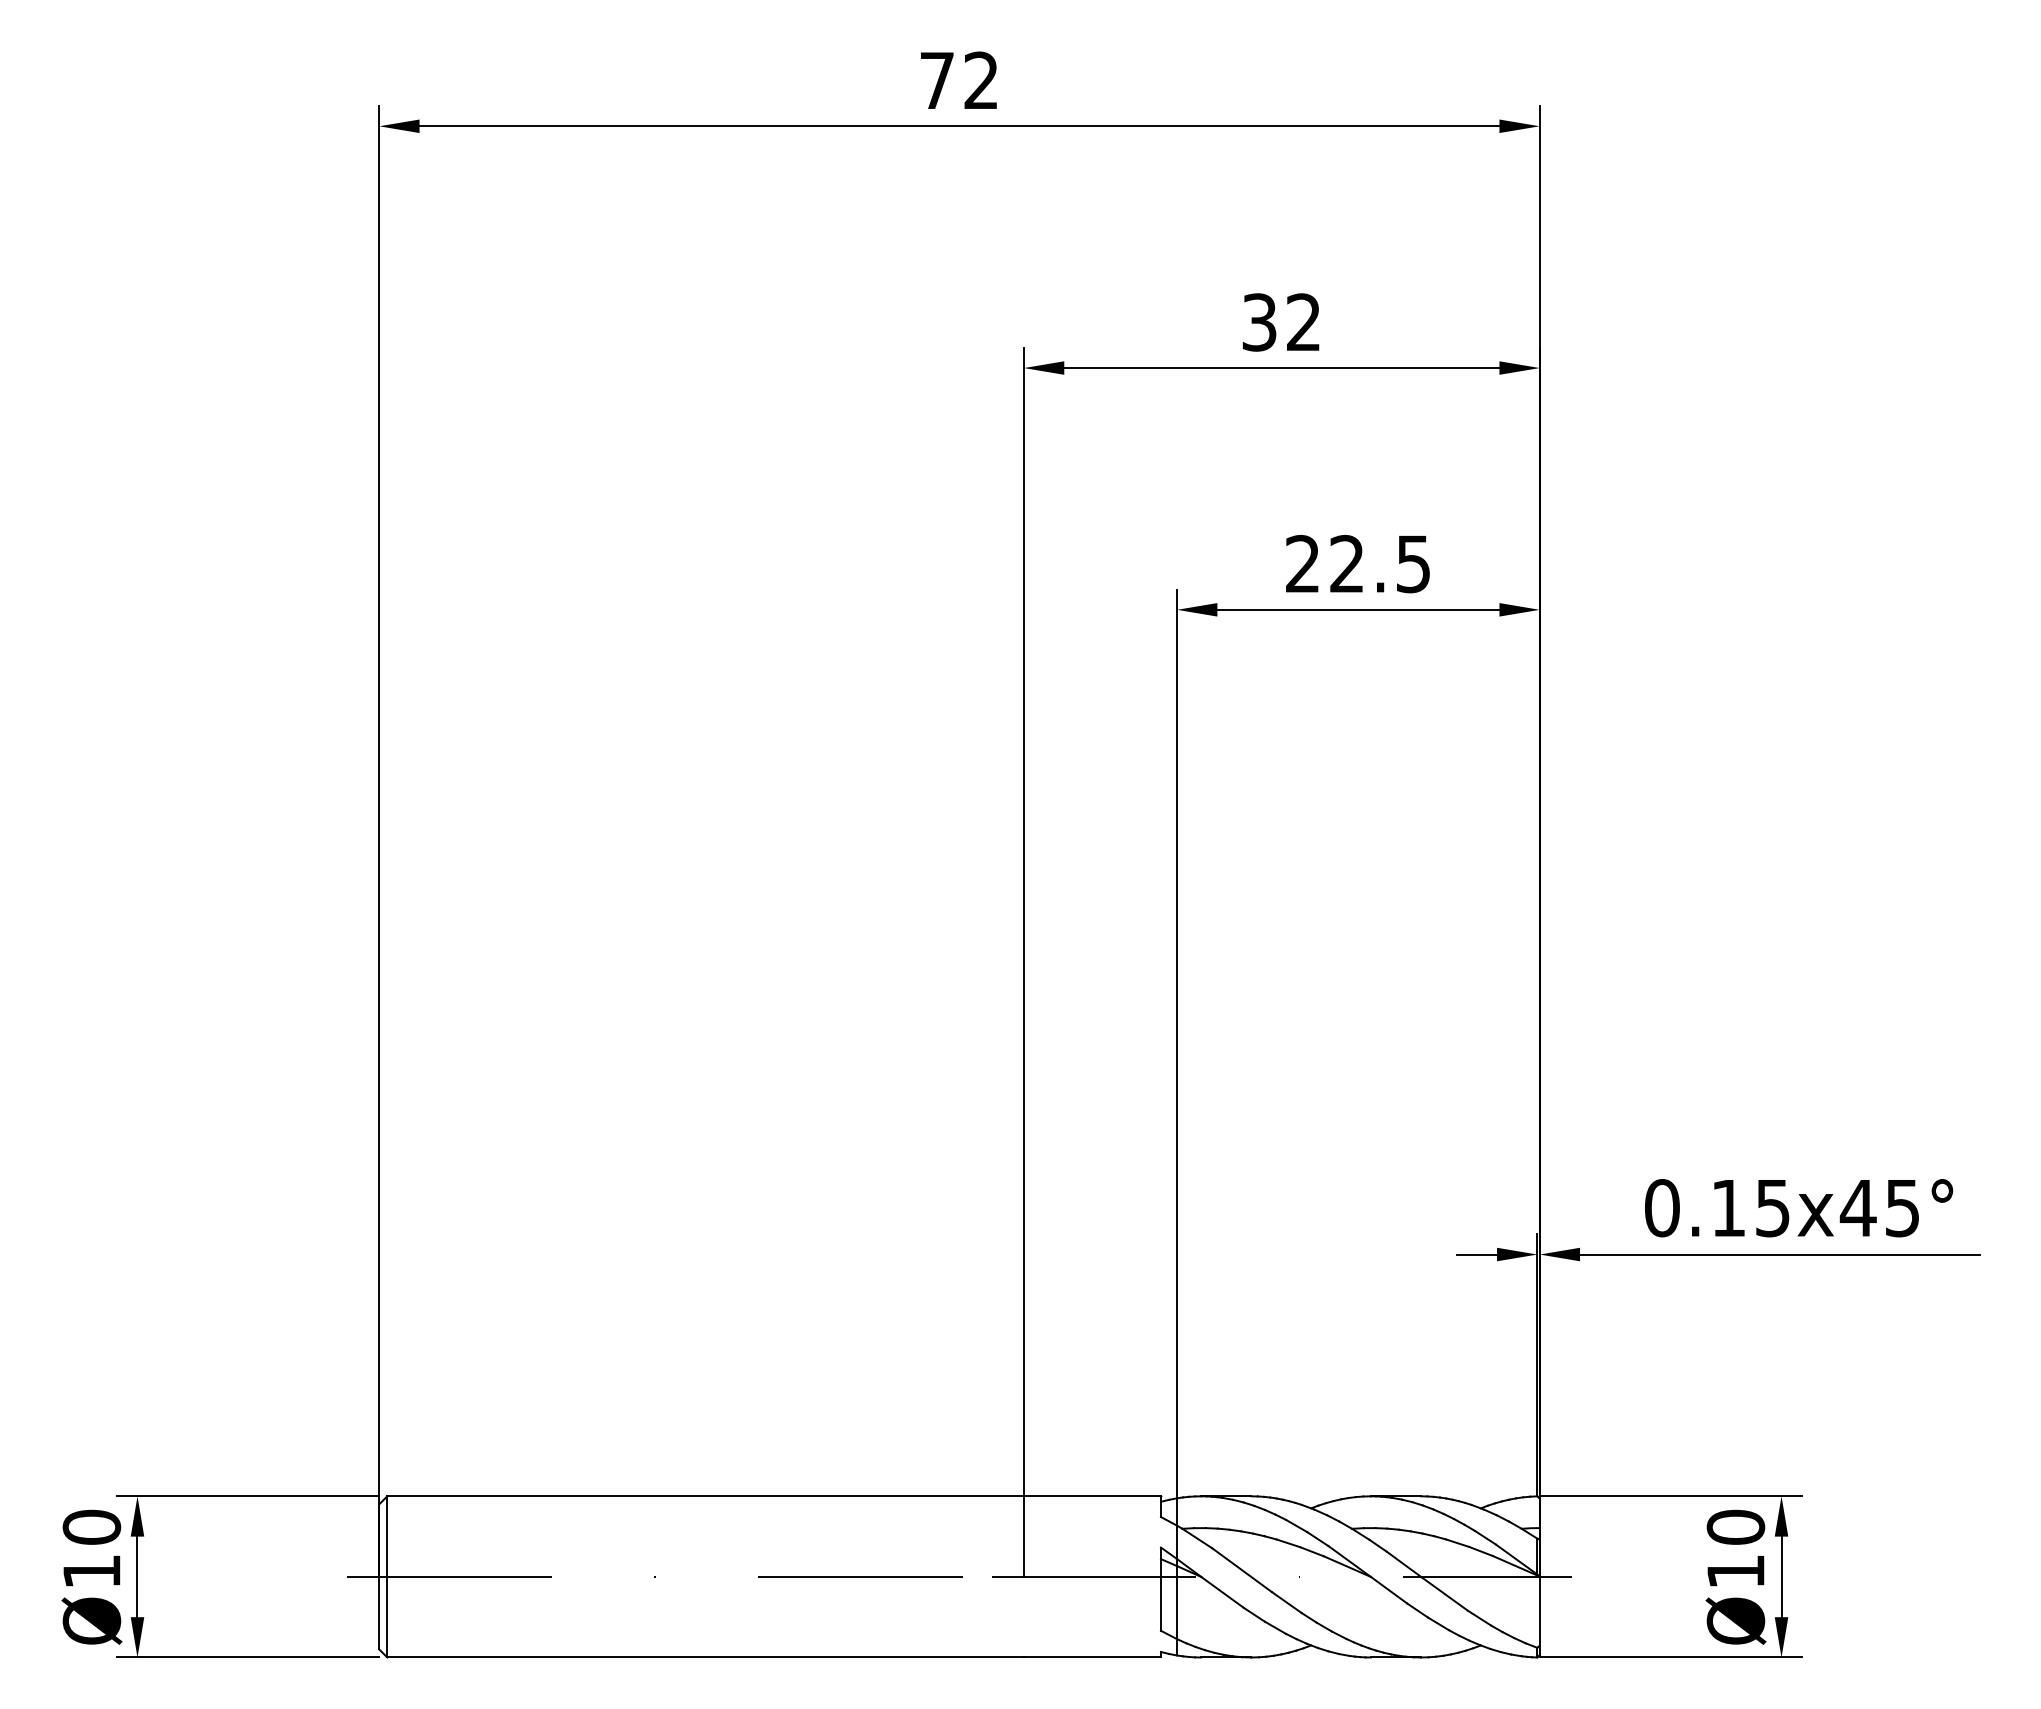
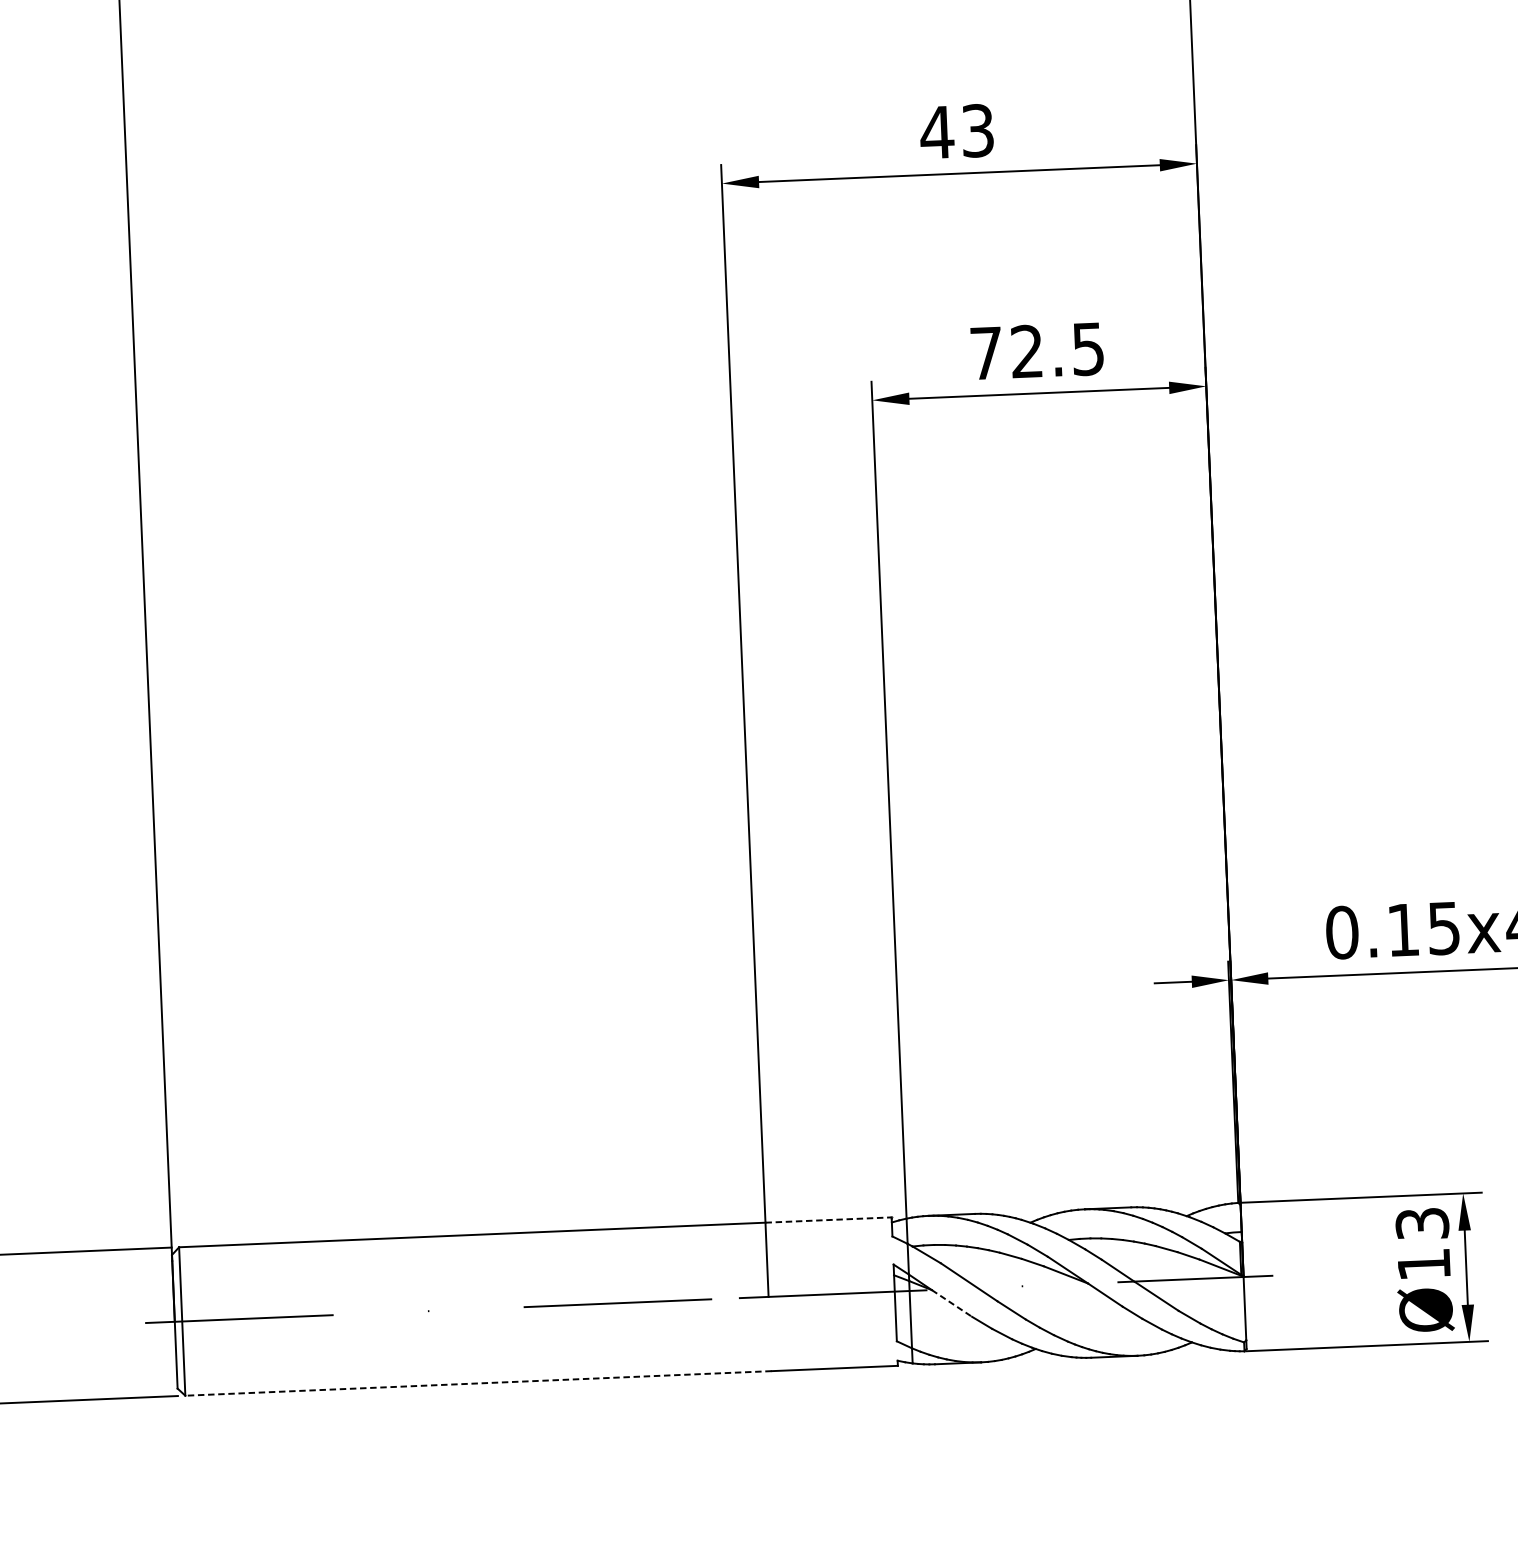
text: (1280, 322) -> (956, 131), 32 -> 43
text: (1302, 563) -> (985, 352), 22.5 -> 72.5
line: (1092, 1496) -> (828, 1220), solid -> dashed
text: (1735, 1526) -> (1421, 1223), Ø10 -> Ø13
line: (1222, 1592) -> (952, 1303), solid -> dashed
line: (705, 1657) -> (478, 1383), solid -> dashed

